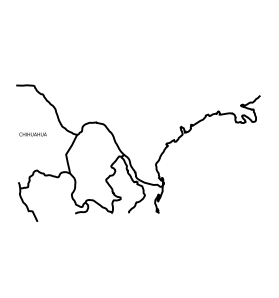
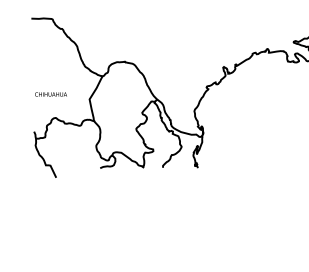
text: (32, 134) -> (50, 94), moved

